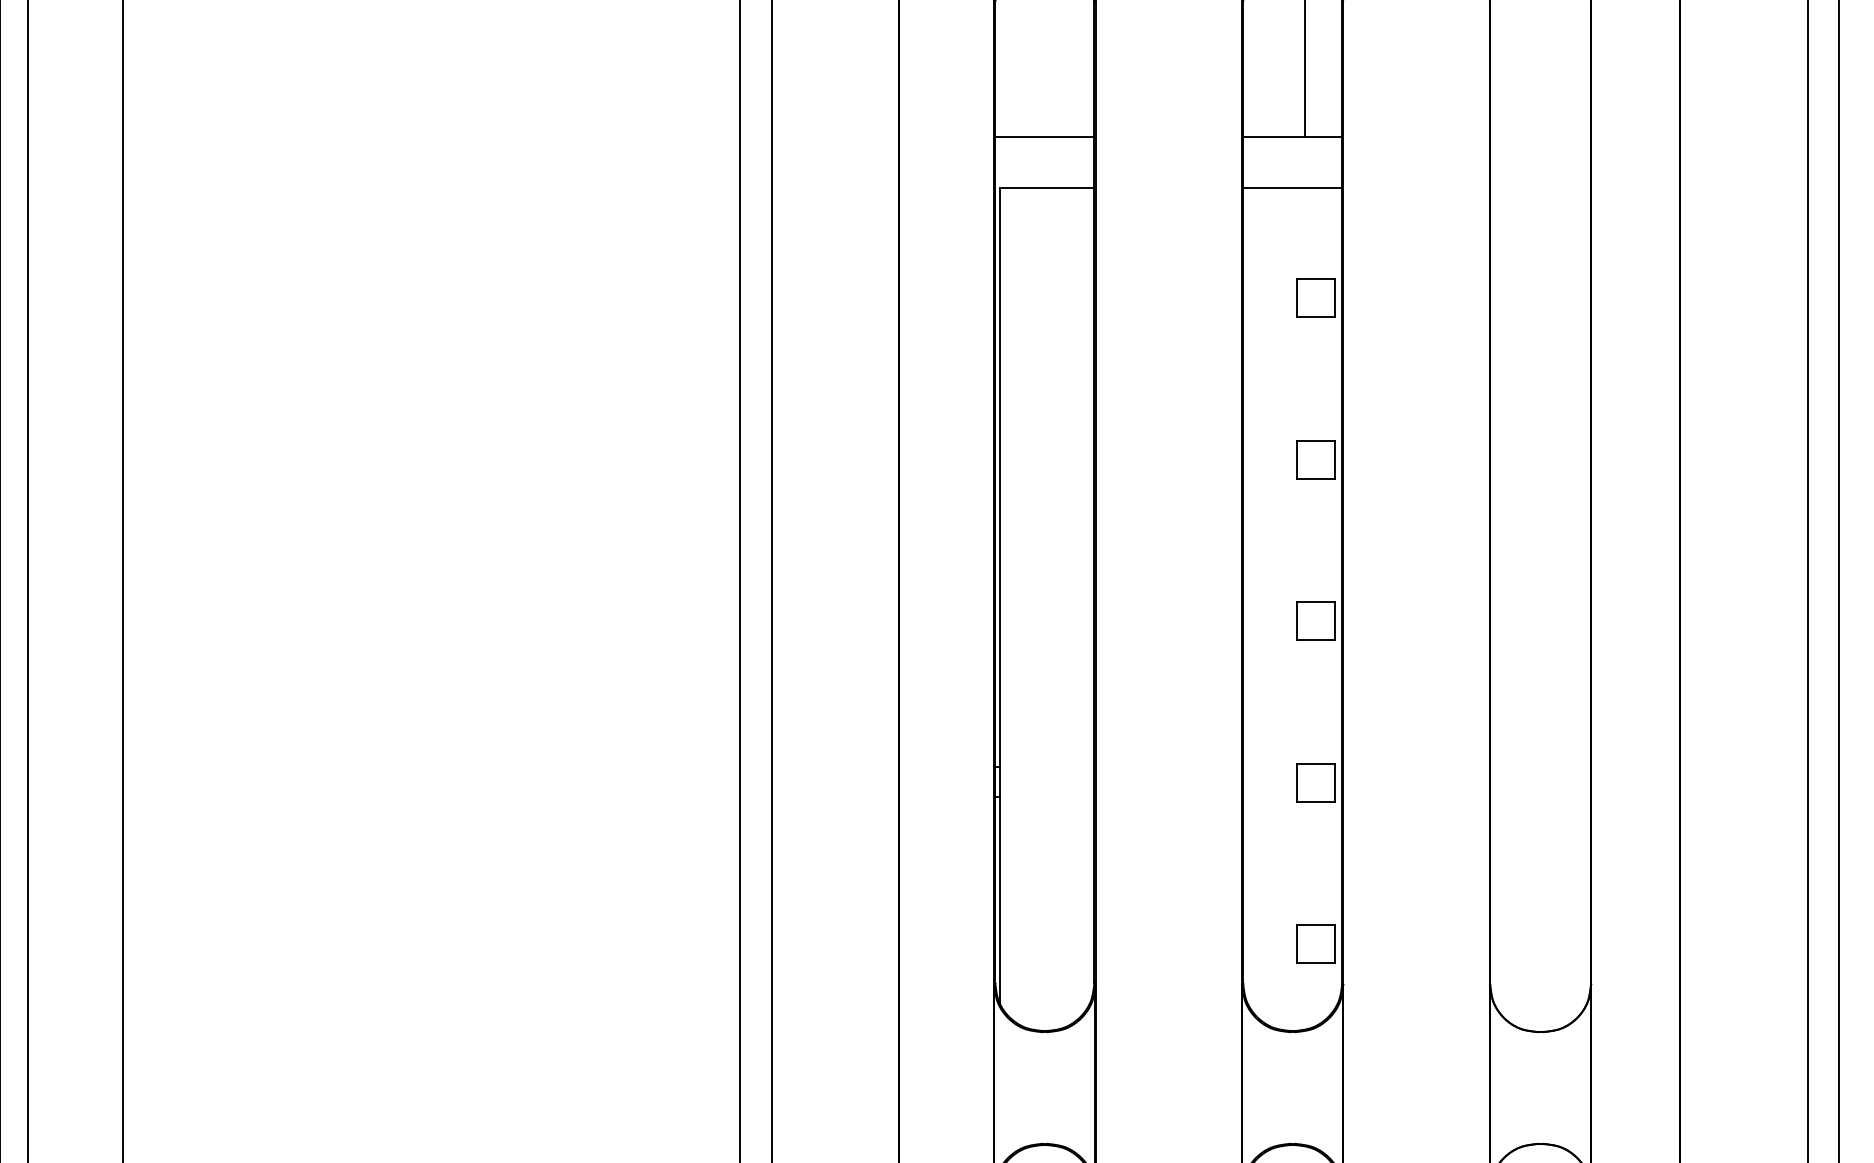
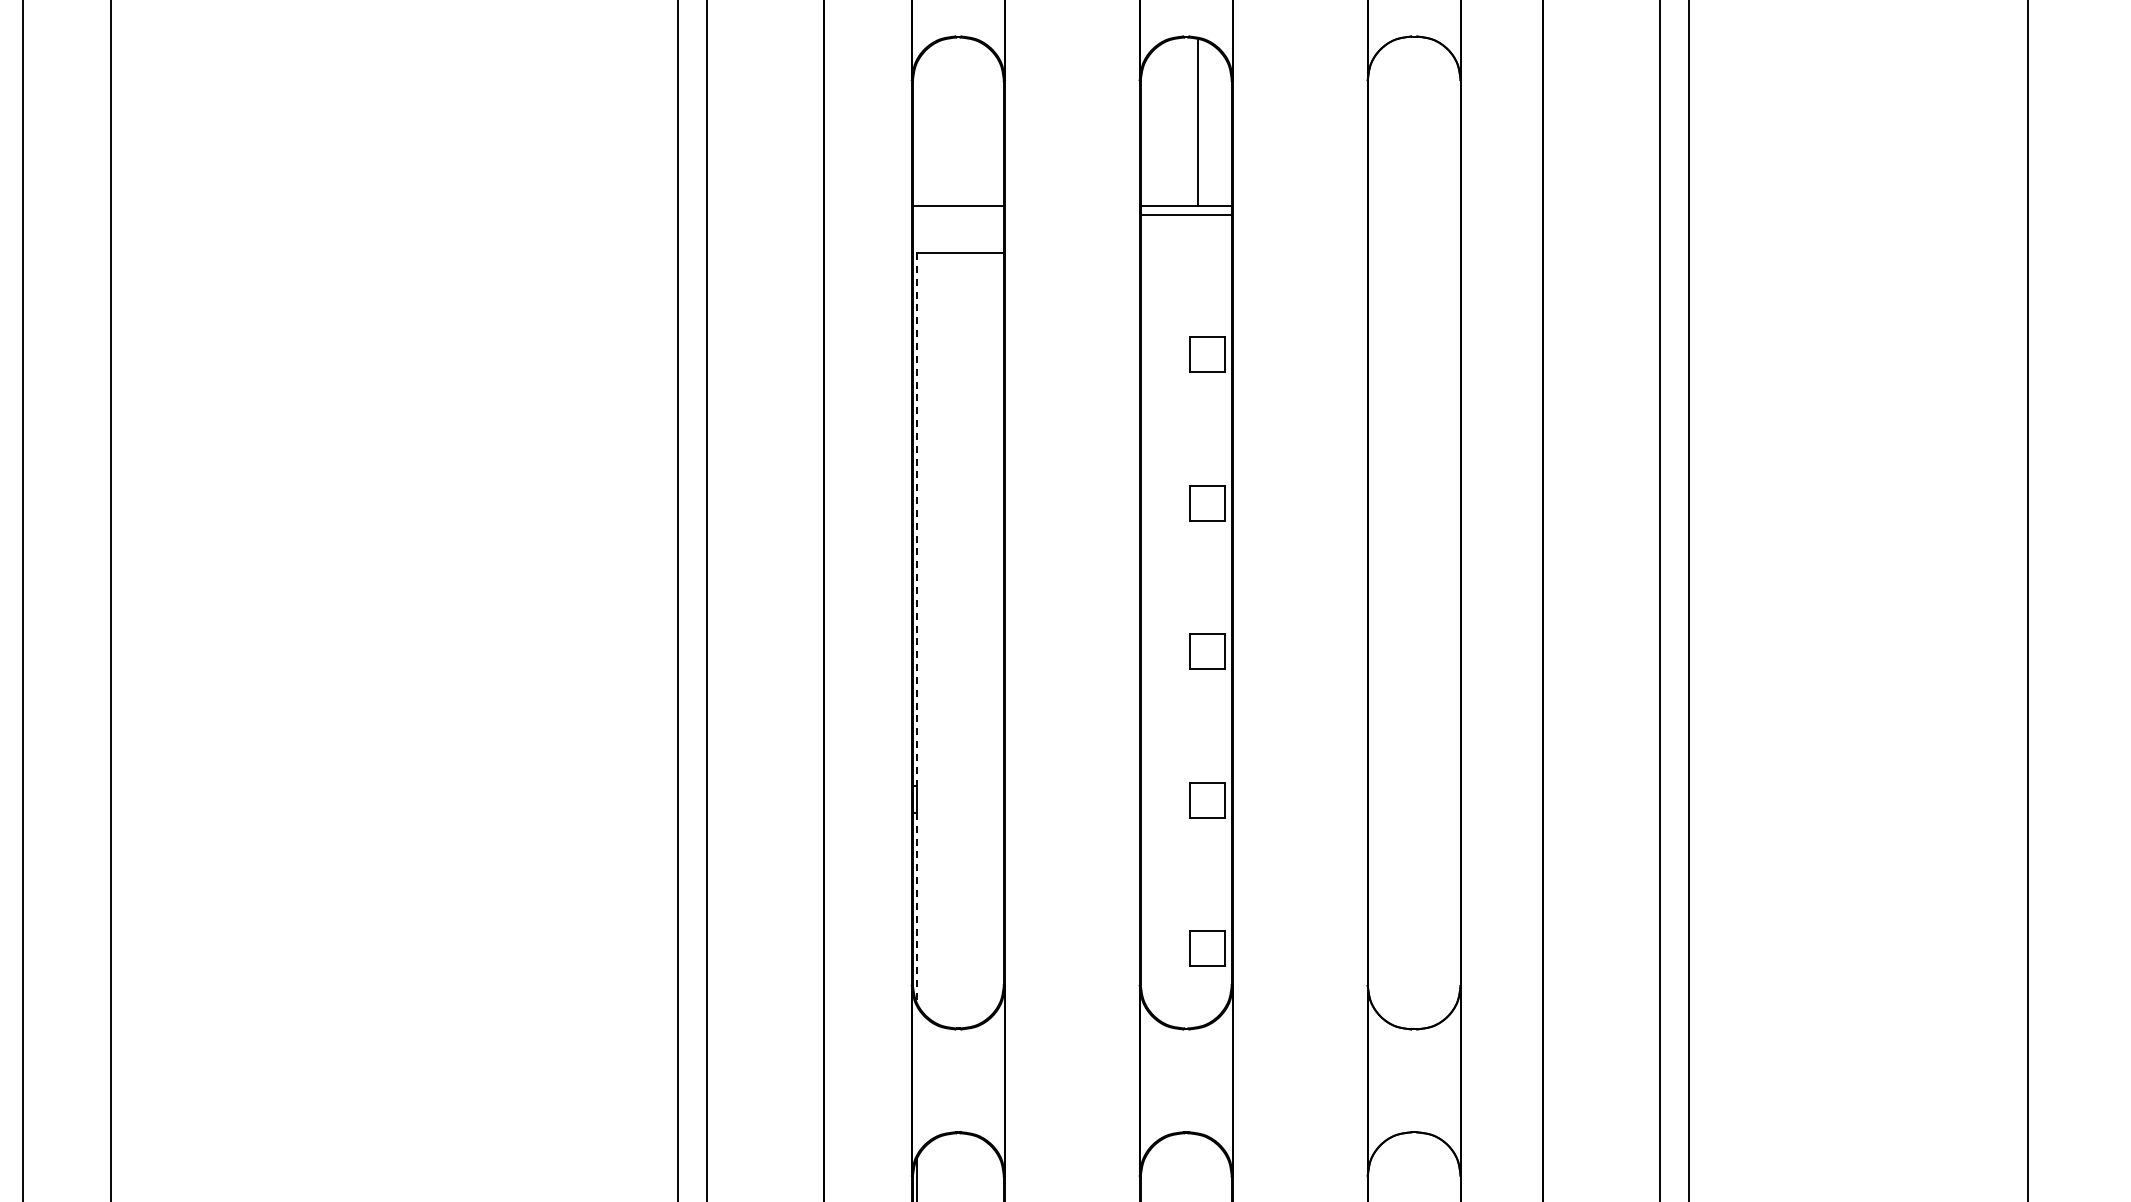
line: (1291, 188) -> (1185, 215), moved
line: (1000, 477) -> (917, 519), solid -> dashed
line: (1000, 900) -> (917, 908), solid -> dashed

